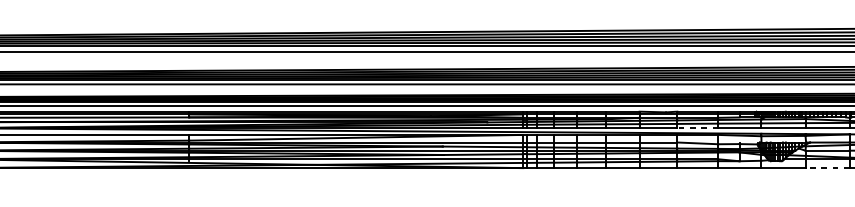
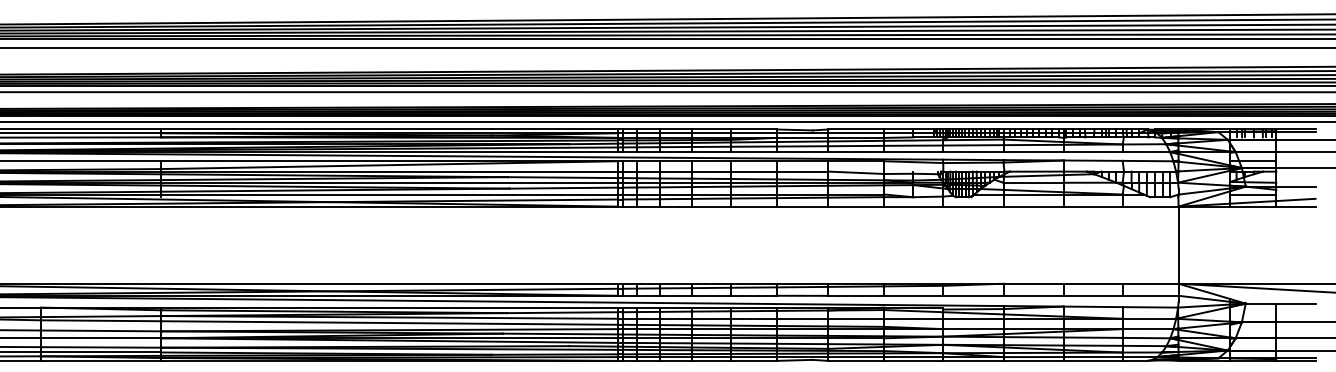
line: (697, 128) -> (856, 152), dashed -> solid
line: (827, 168) -> (1033, 206), dashed -> solid

